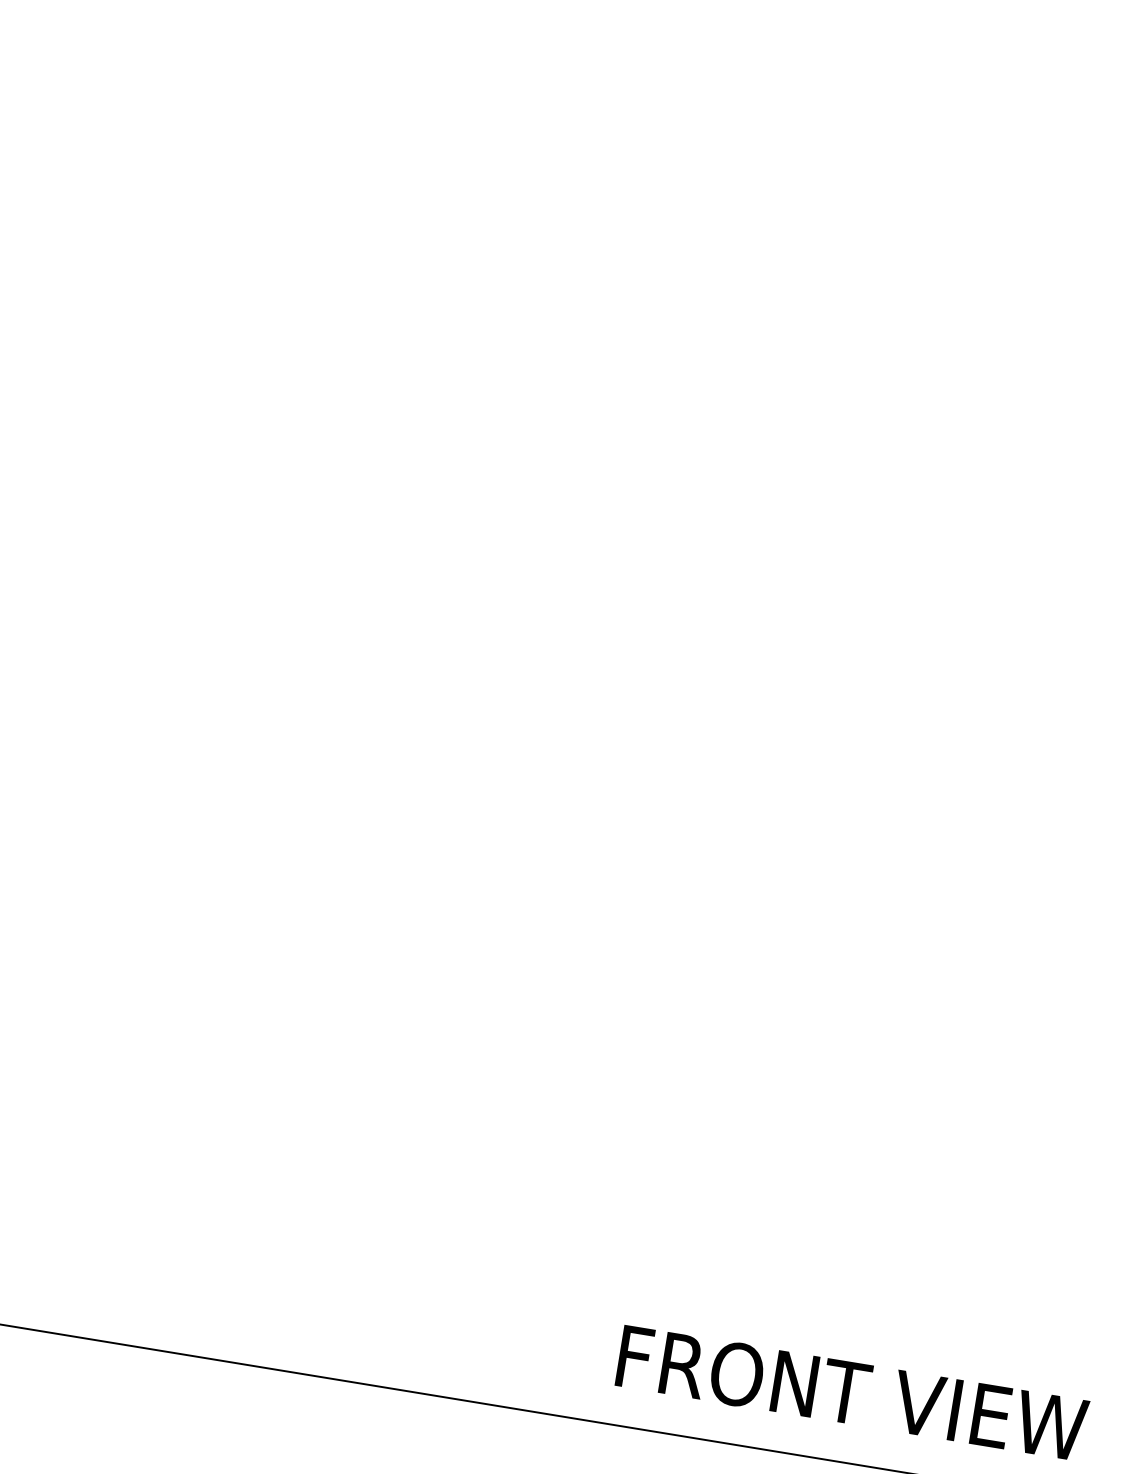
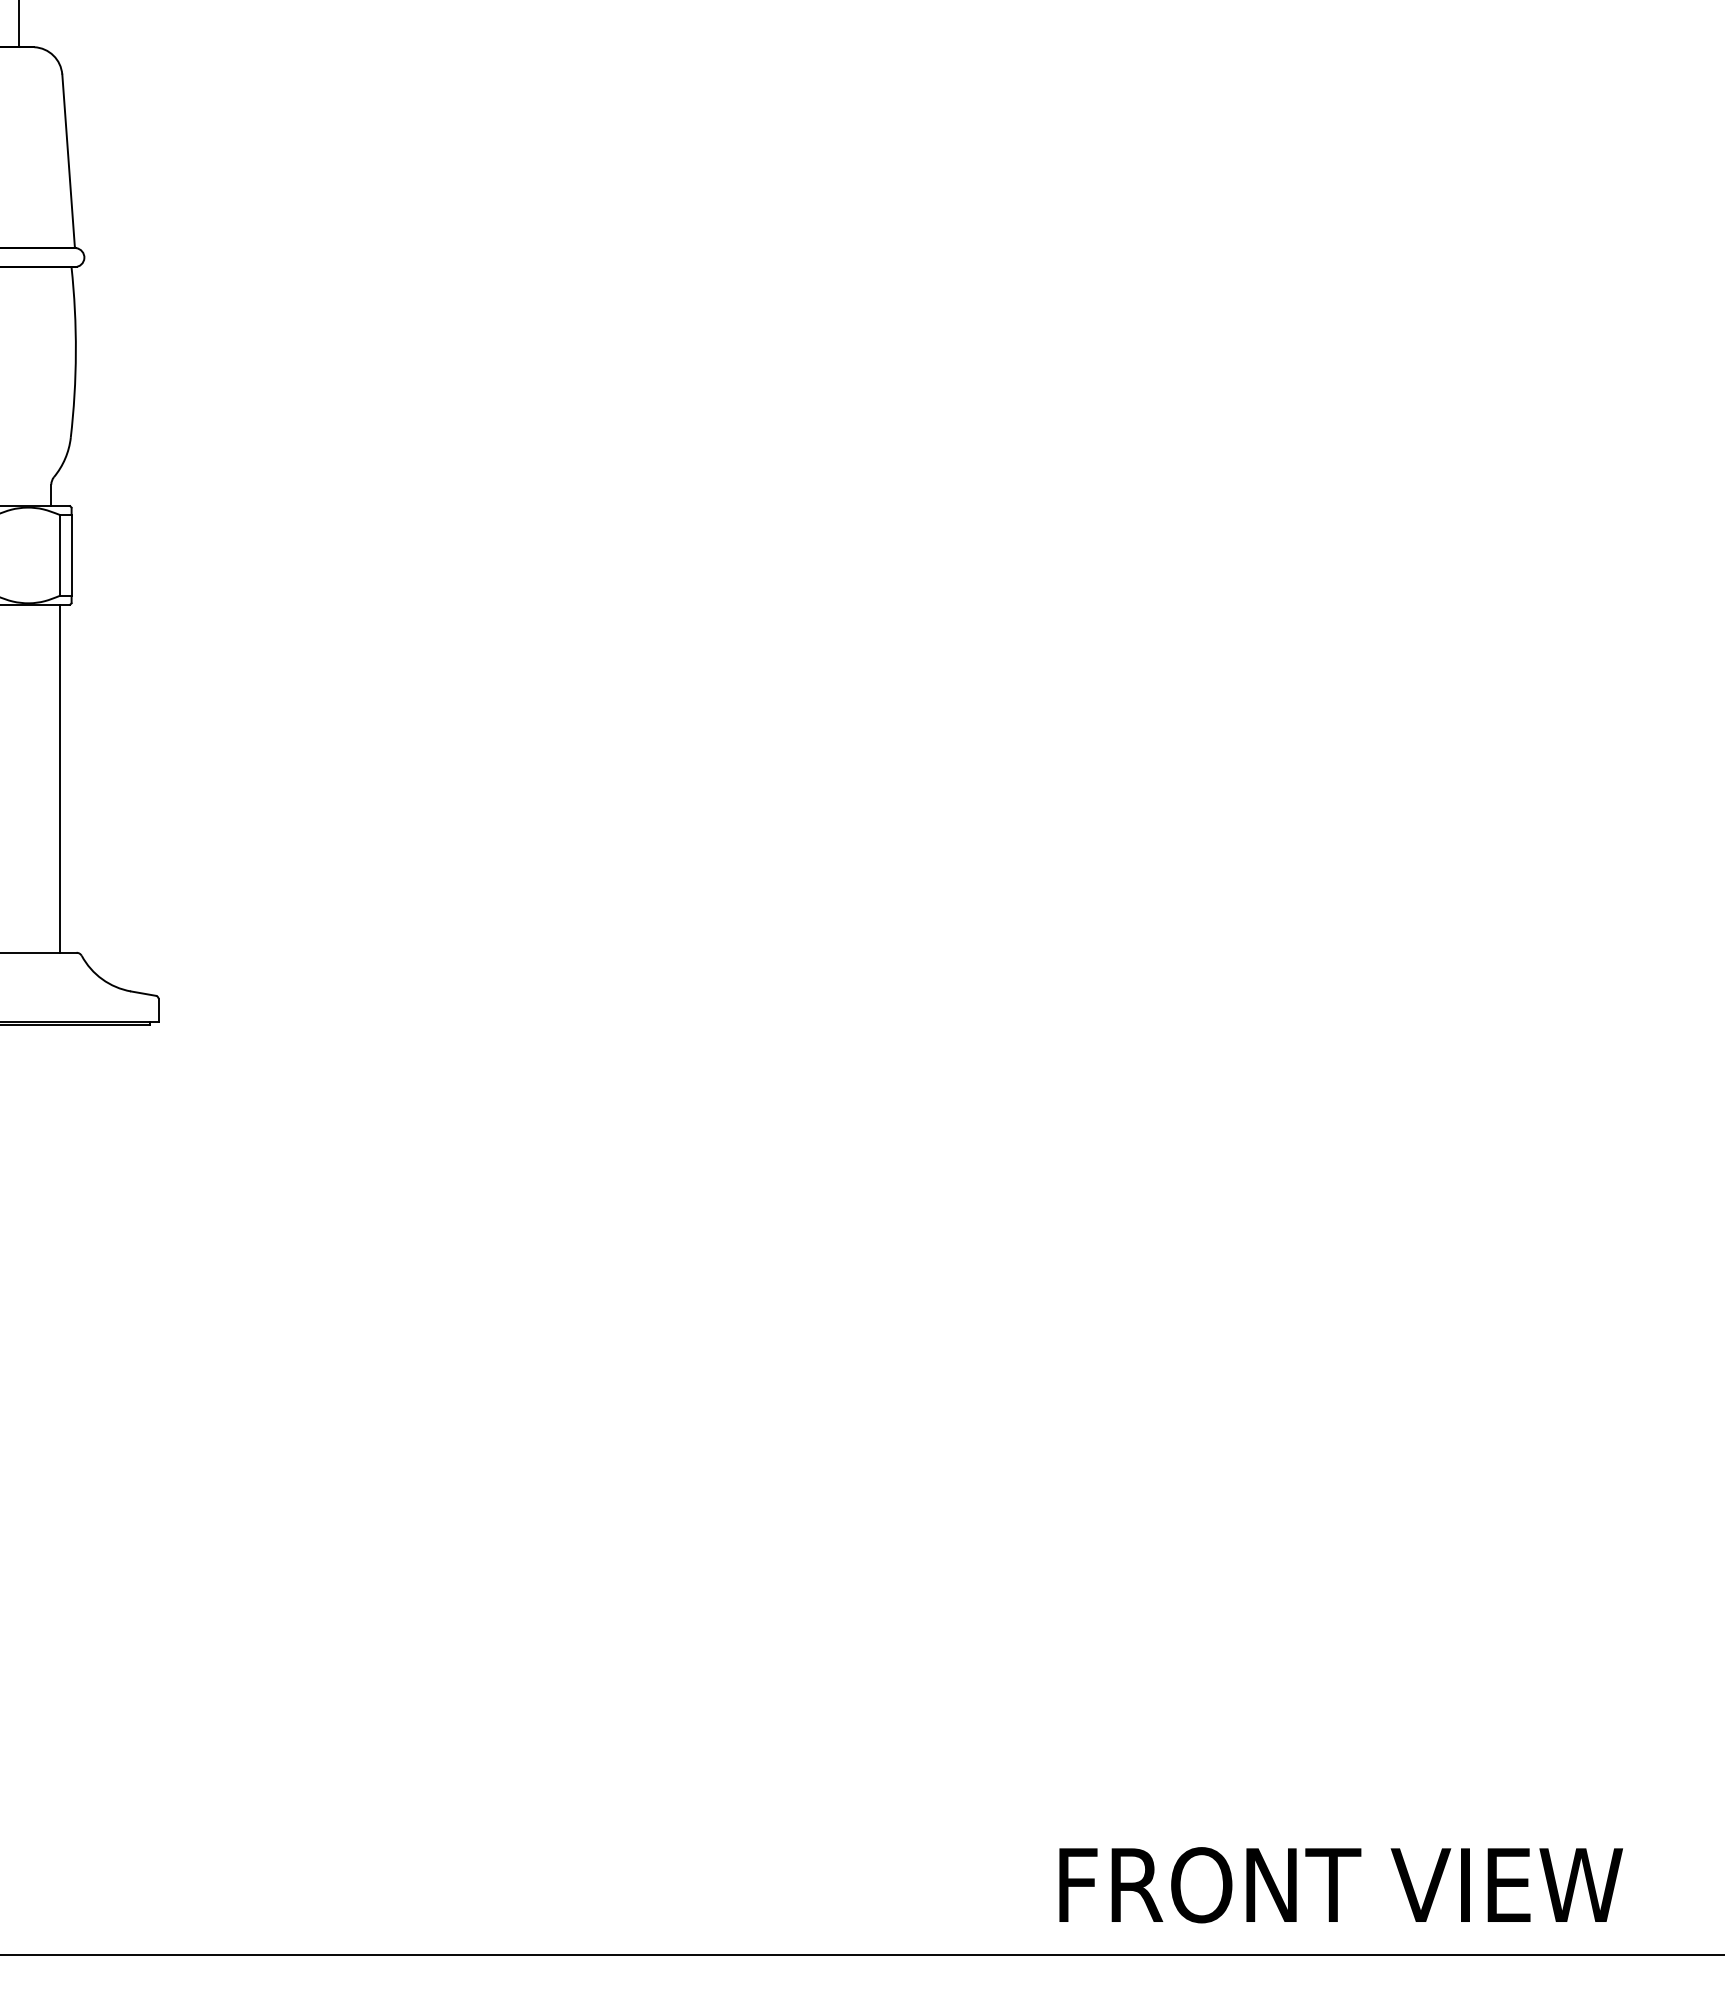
text: (851, 1393) -> (1340, 1885), moved

